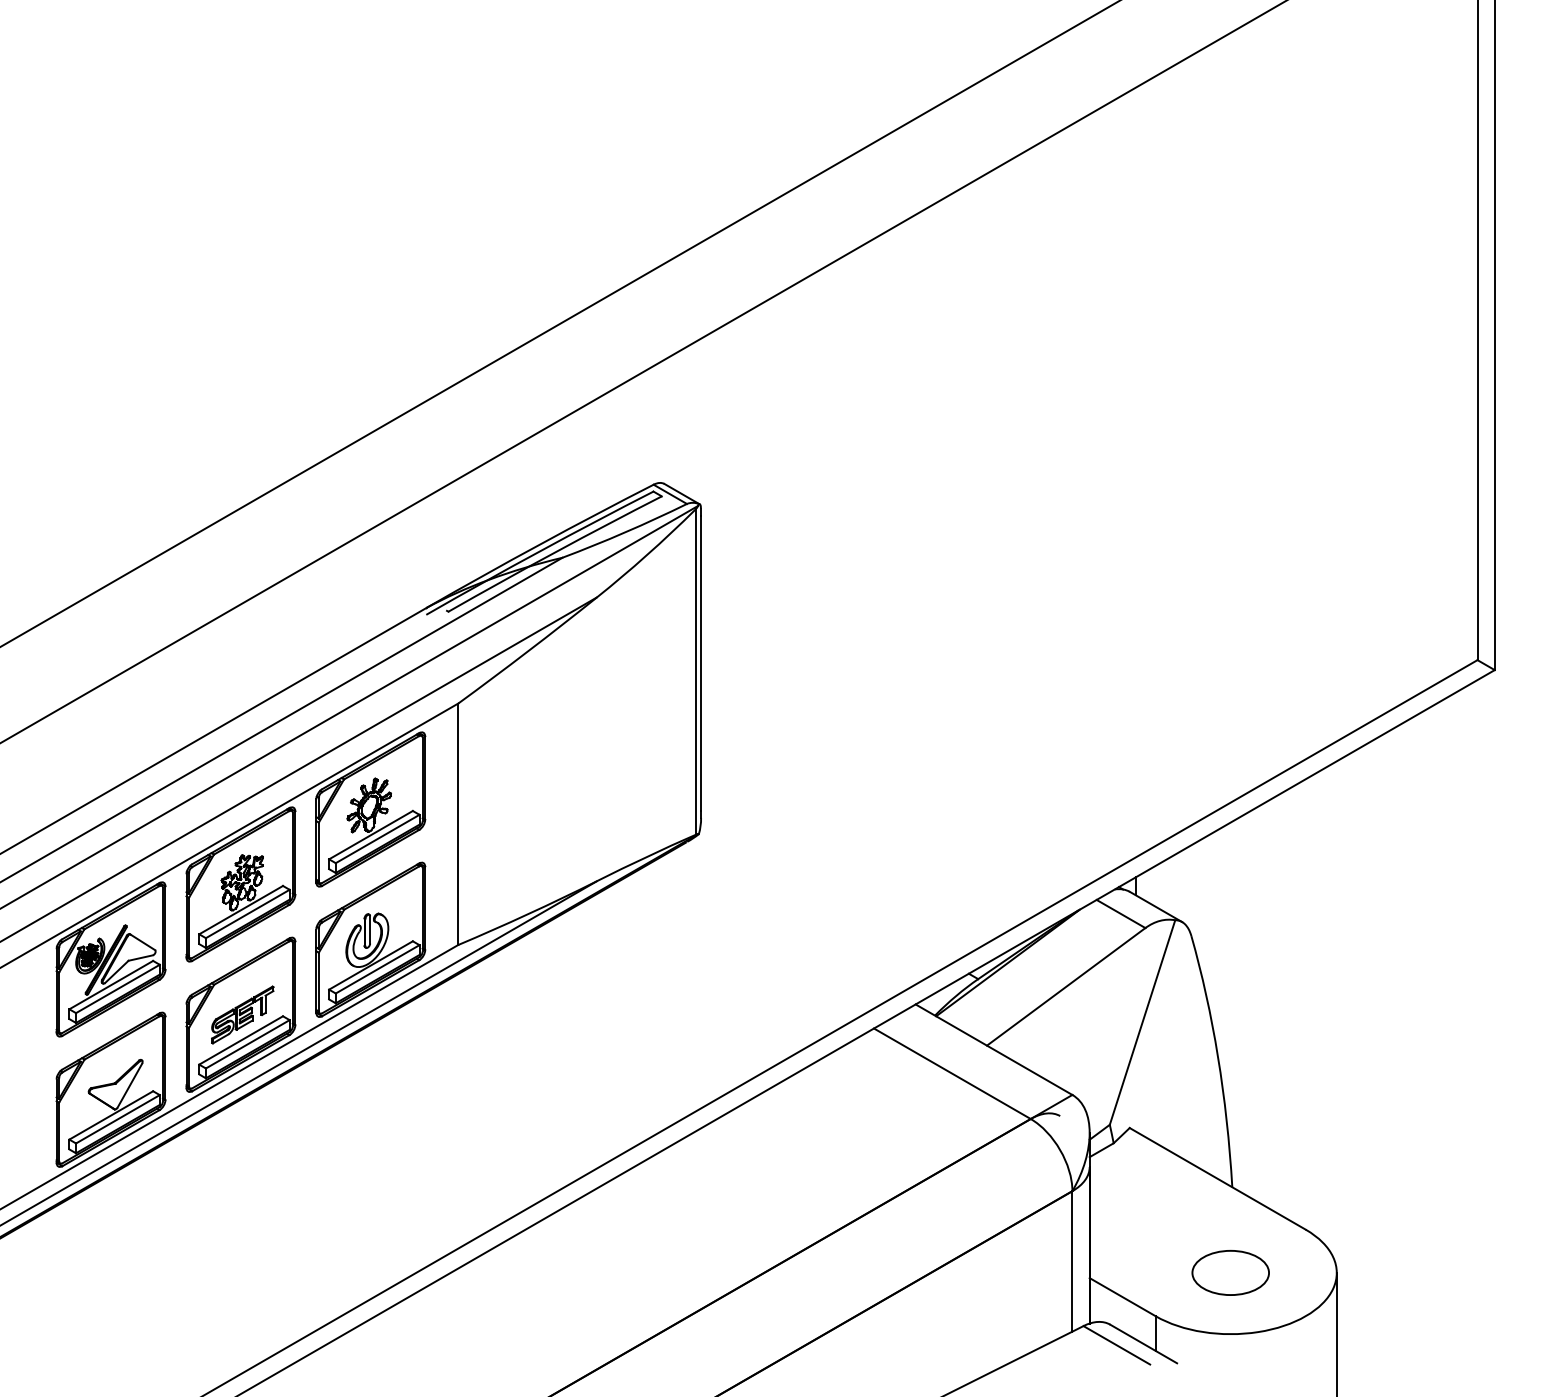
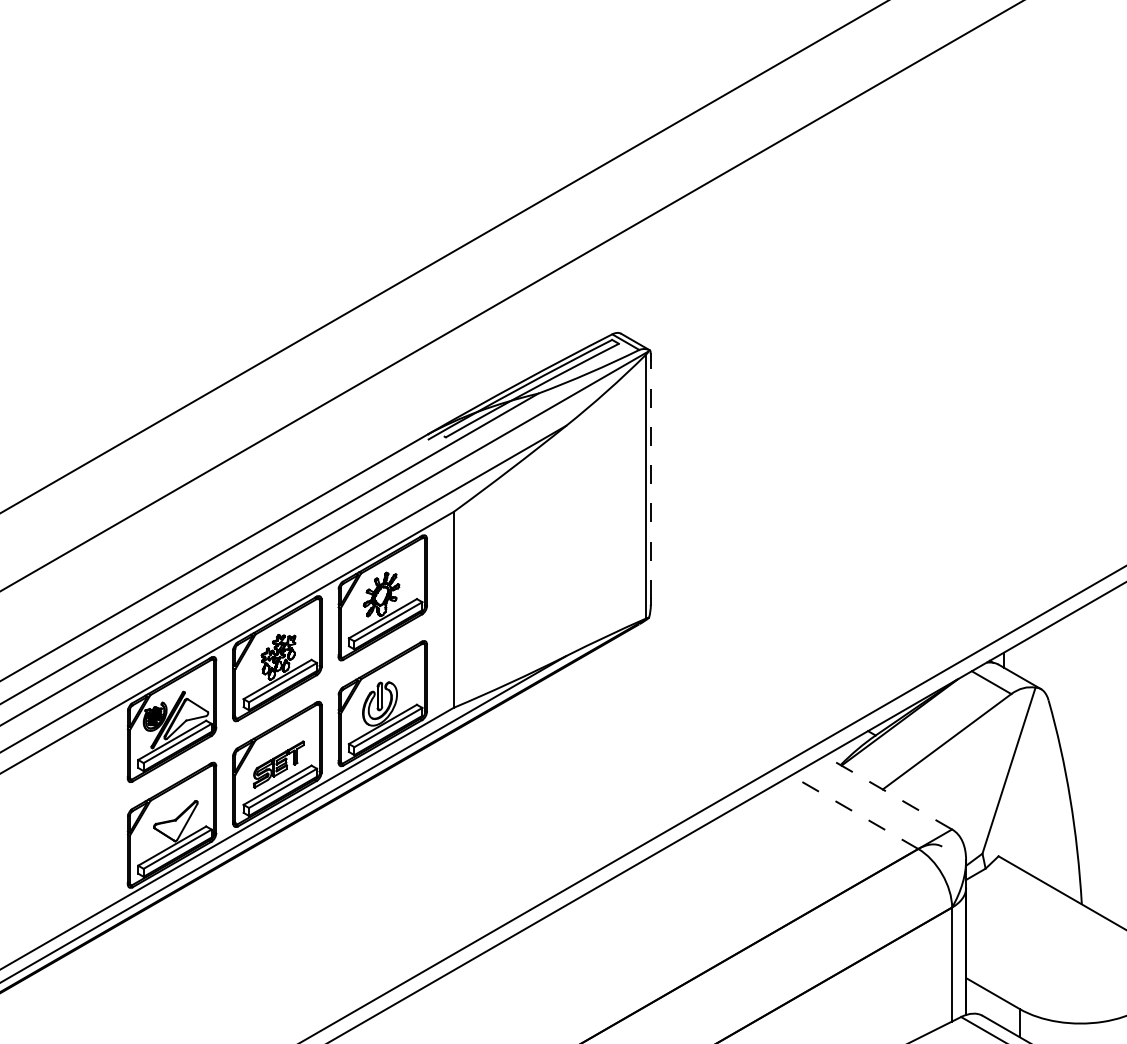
line: (700, 663) -> (650, 479), solid -> dashed
line: (994, 1049) -> (888, 792), solid -> dashed
line: (952, 1073) -> (854, 812), solid -> dashed
part: (1230, 1272) -> (1080, 973), removed

